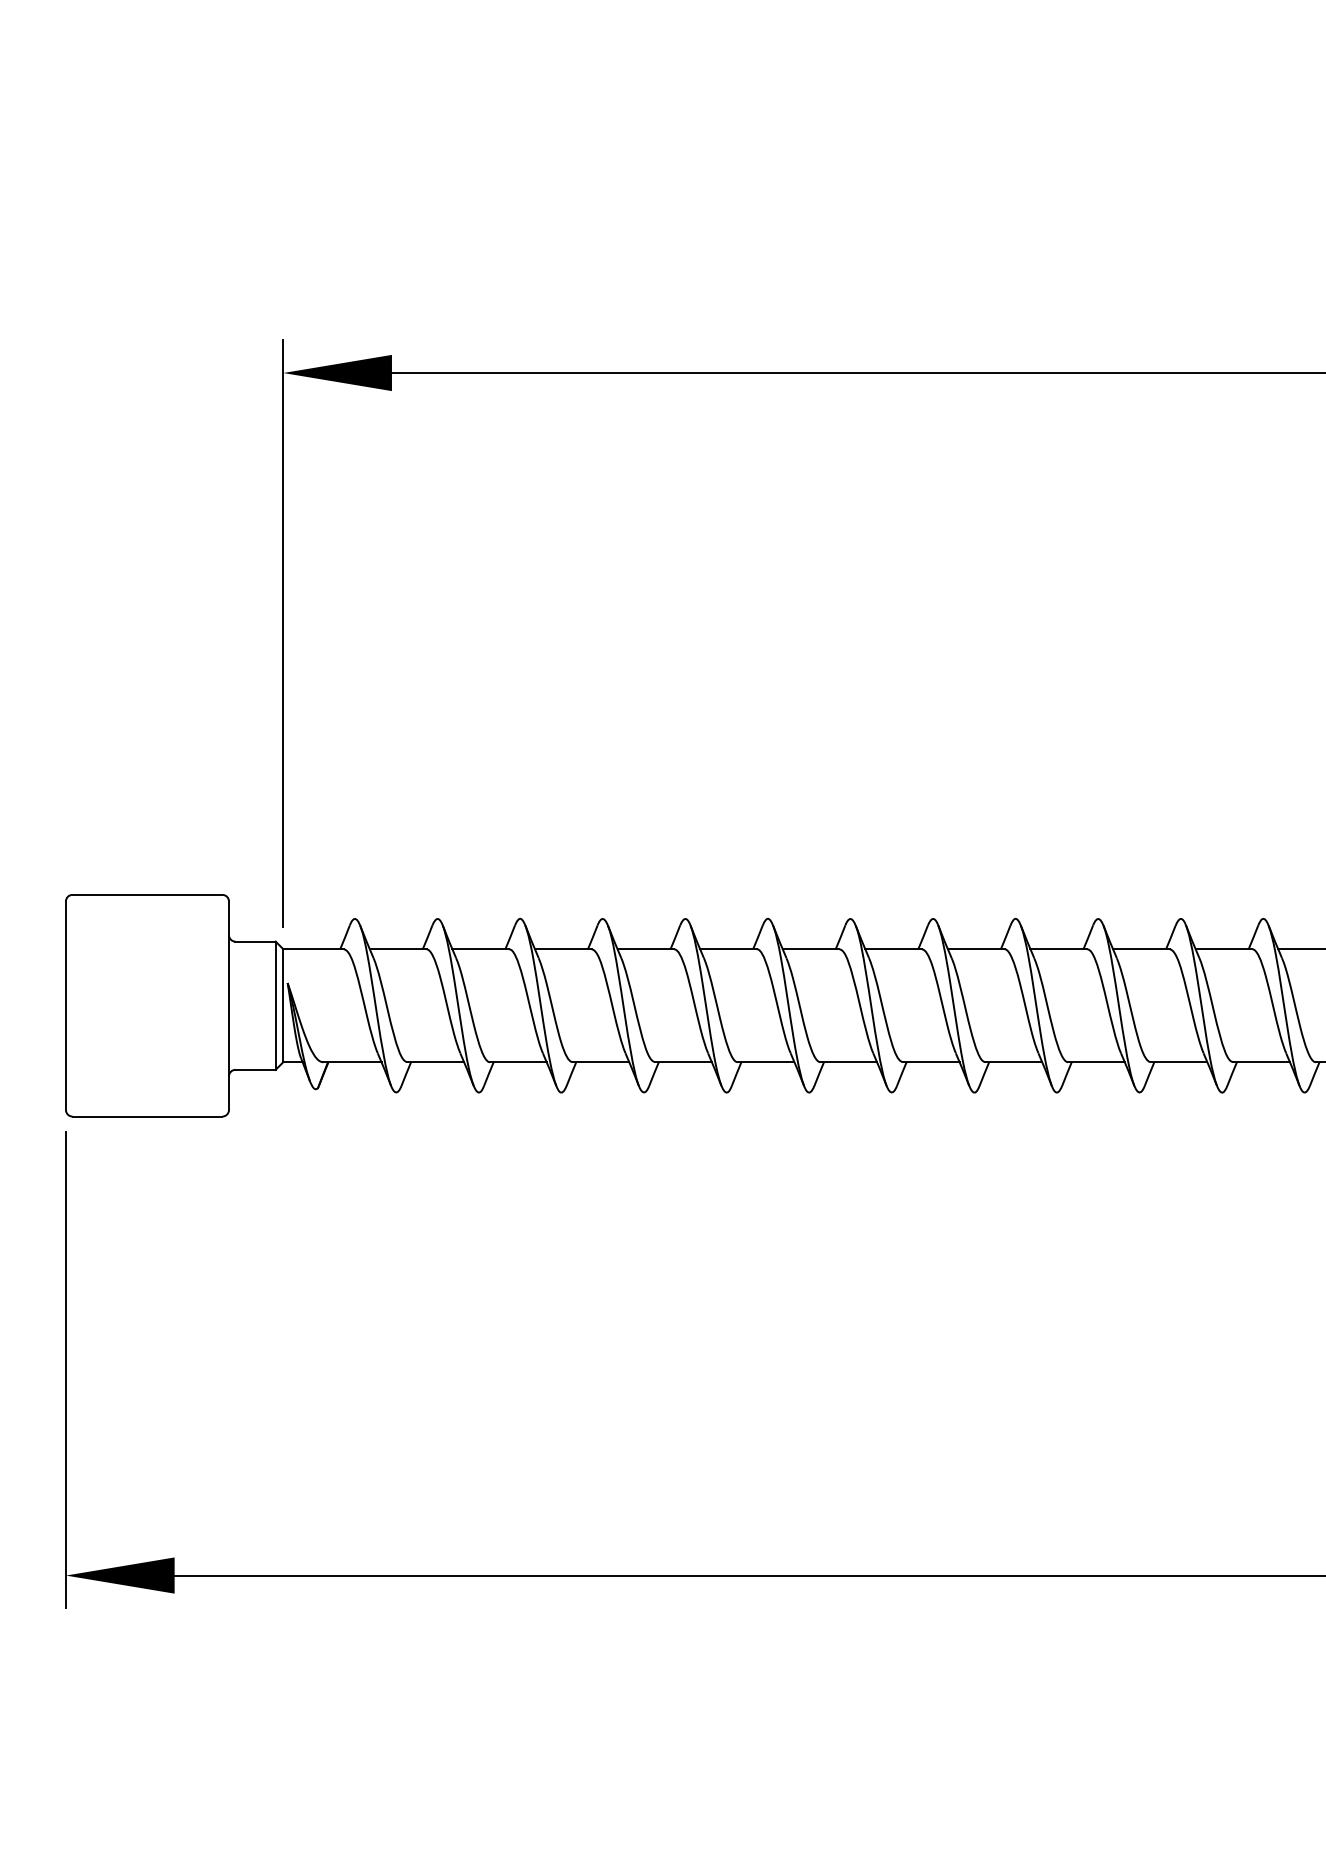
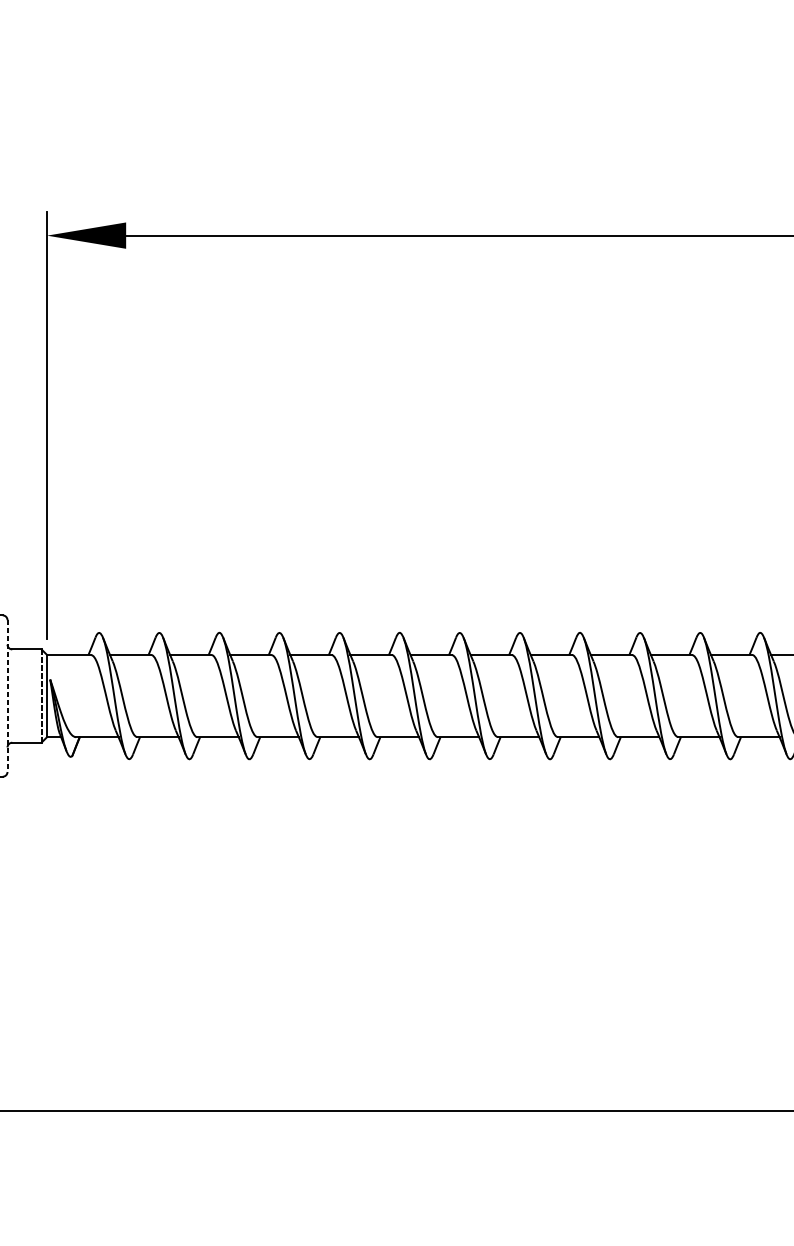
line: (228, 1006) -> (7, 696), solid -> dashed
line: (275, 1006) -> (41, 696), solid -> dashed

